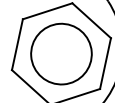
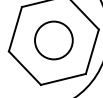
circle: (61, 54) -> (53, 40), size x0.7

